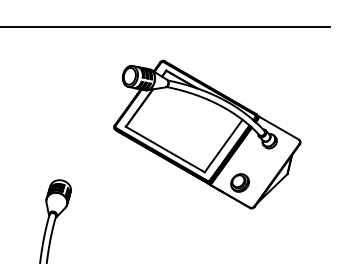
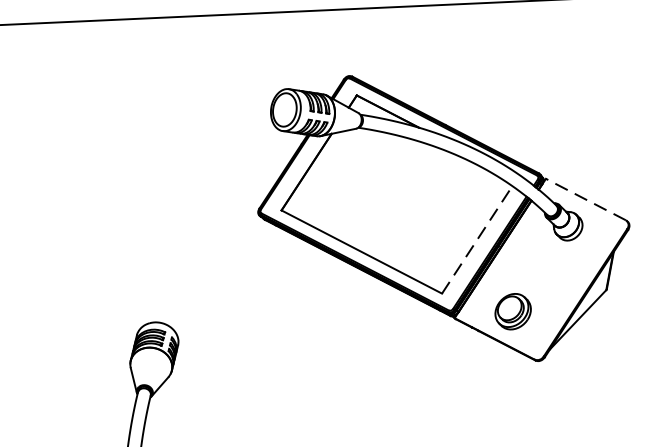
line: (279, 128) -> (586, 199), solid -> dashed
line: (223, 145) -> (476, 238), solid -> dashed

